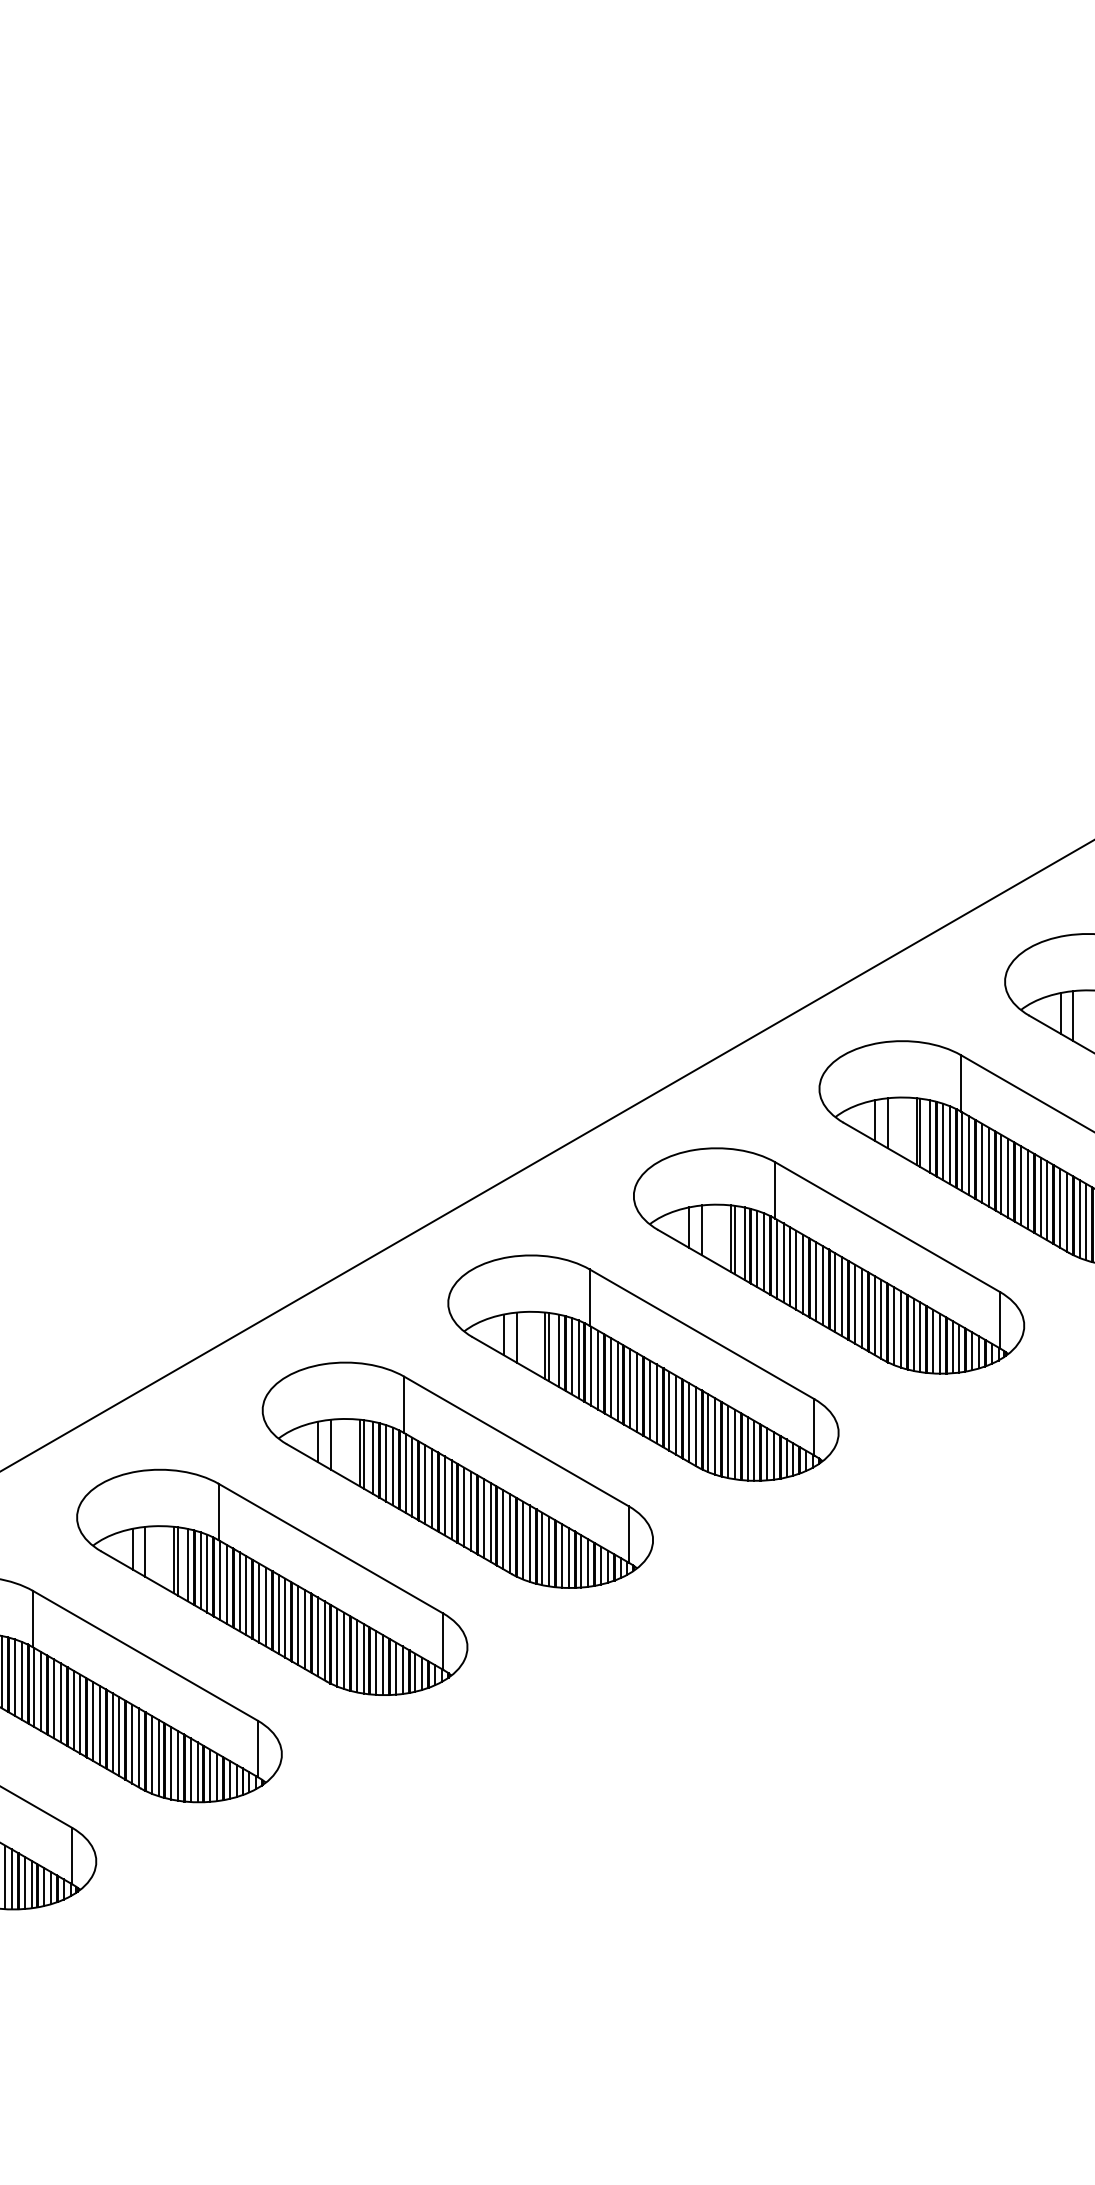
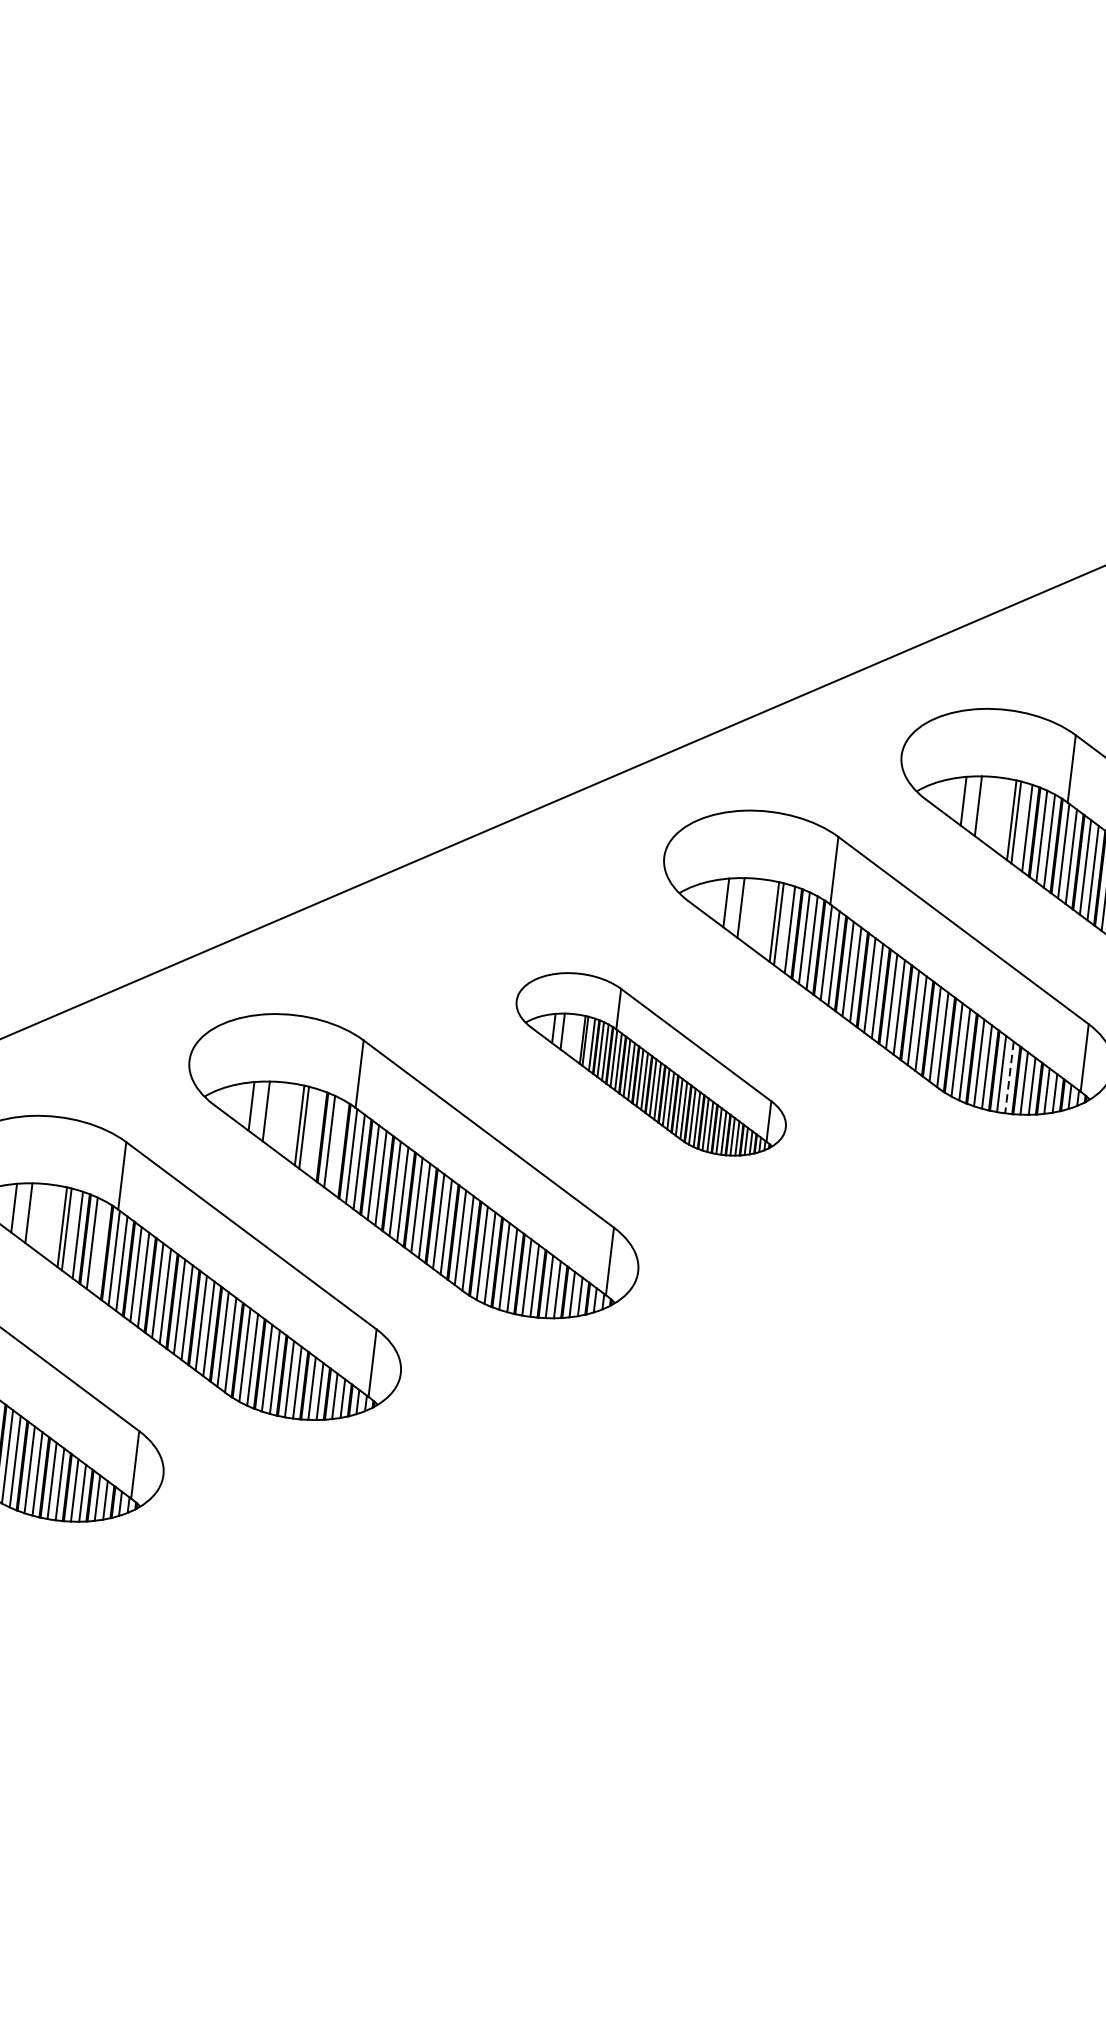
line: (939, 1343) -> (1008, 1077), solid -> dashed
part: (643, 1367) -> (651, 1063), size x0.6
line: (373, 1457) -> (315, 1132), removed
line: (392, 1466) -> (336, 1146), removed
line: (207, 1573) -> (100, 1247), removed

